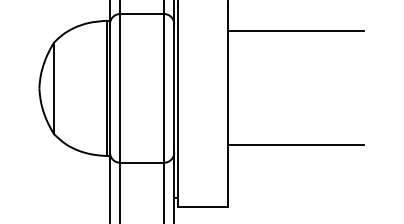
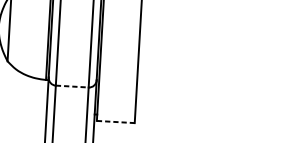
line: (295, 145) -> (187, 80), removed
line: (142, 162) -> (72, 86), solid -> dashed
line: (203, 206) -> (116, 121), solid -> dashed

